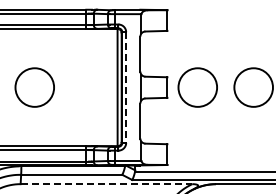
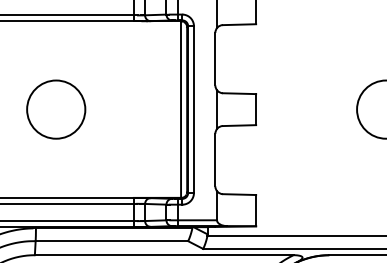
circle: (197, 87) -> (301, 109), removed
line: (126, 88) -> (194, 111), dashed -> solid
line: (106, 184) -> (164, 255), dashed -> solid

